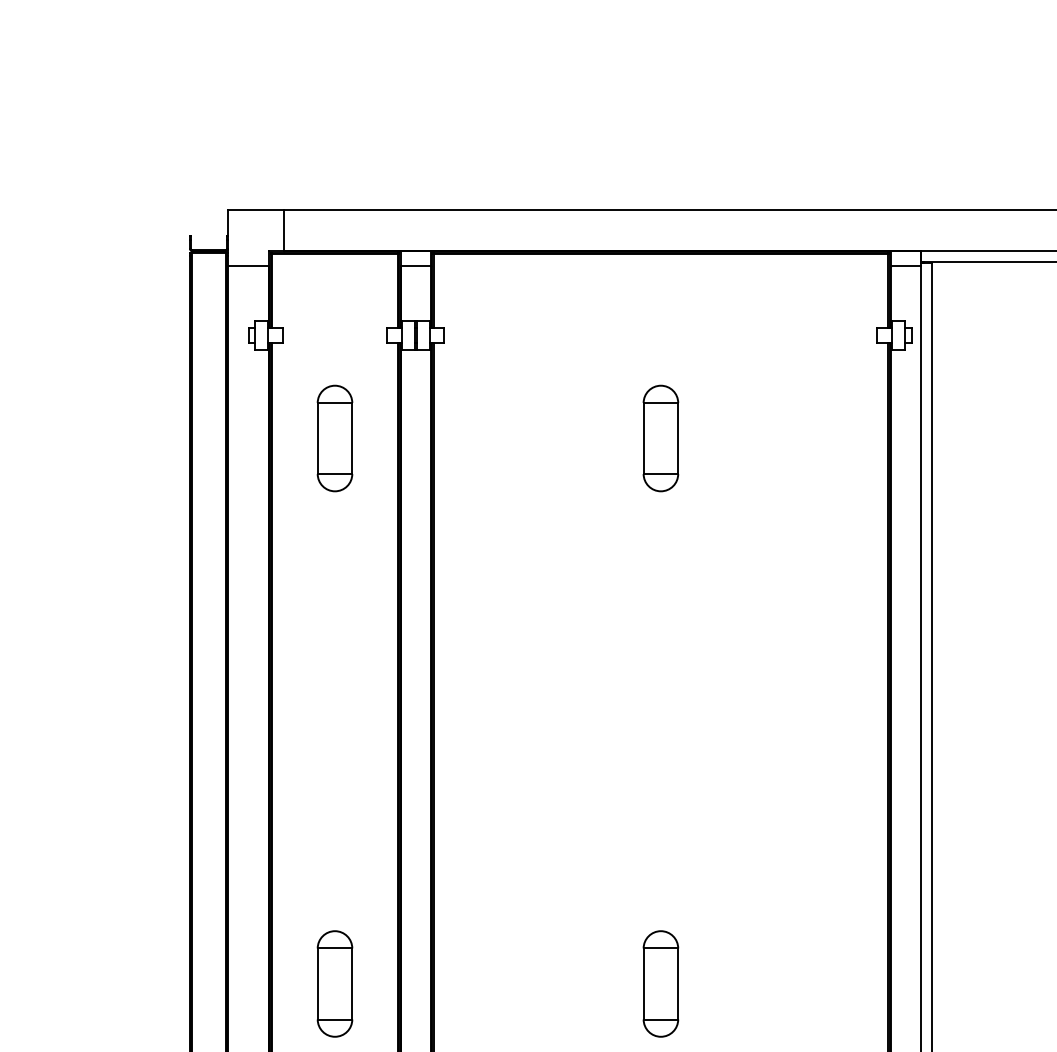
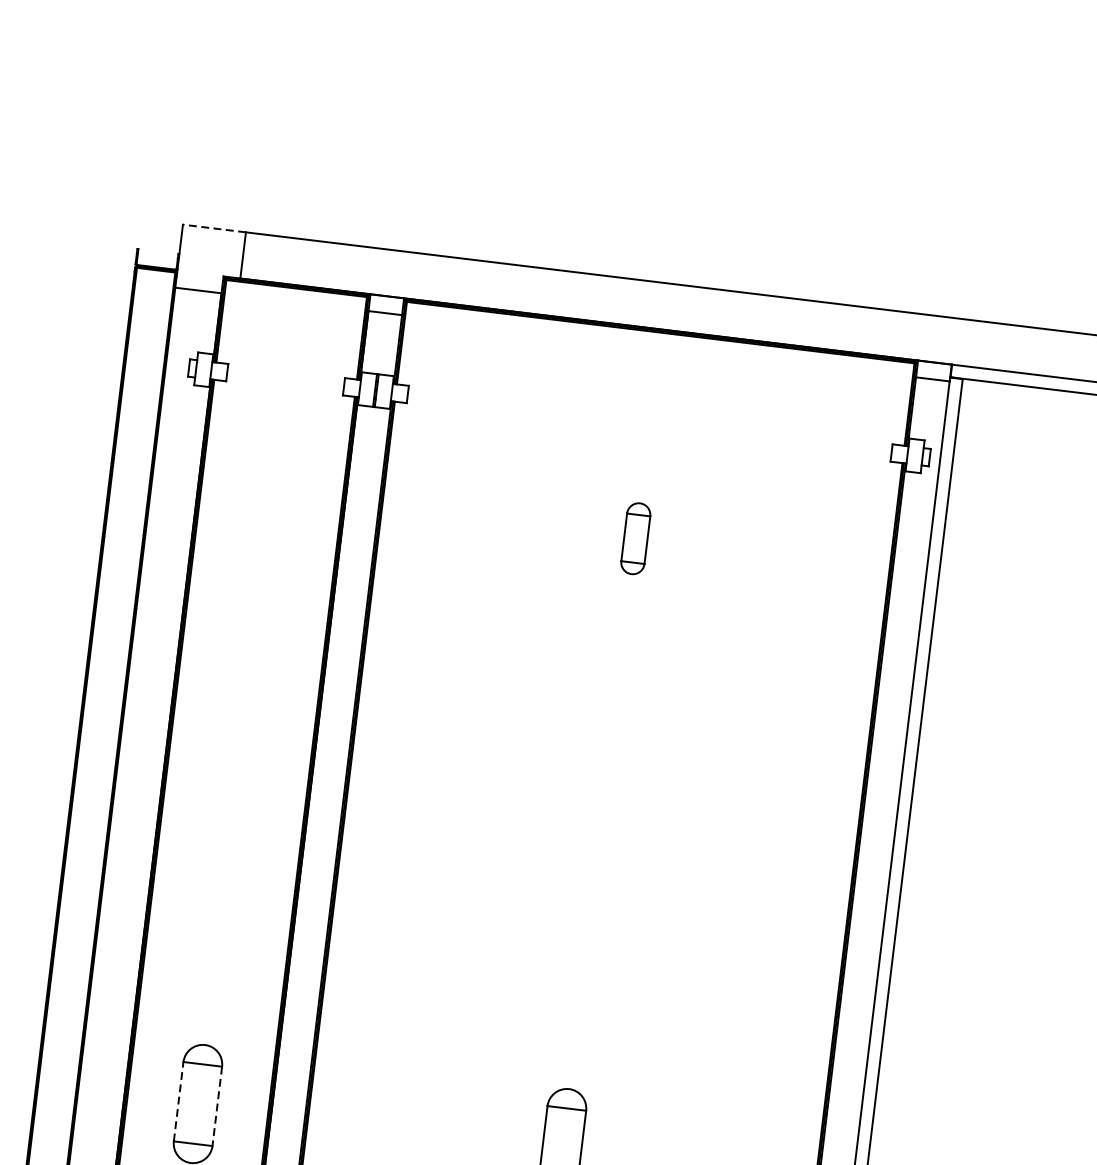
line: (255, 209) -> (213, 228), solid -> dashed
part: (334, 438) -> (271, 494), removed
part: (660, 438) -> (635, 538), size x0.6
line: (317, 983) -> (178, 1101), solid -> dashed
line: (352, 983) -> (217, 1105), solid -> dashed

